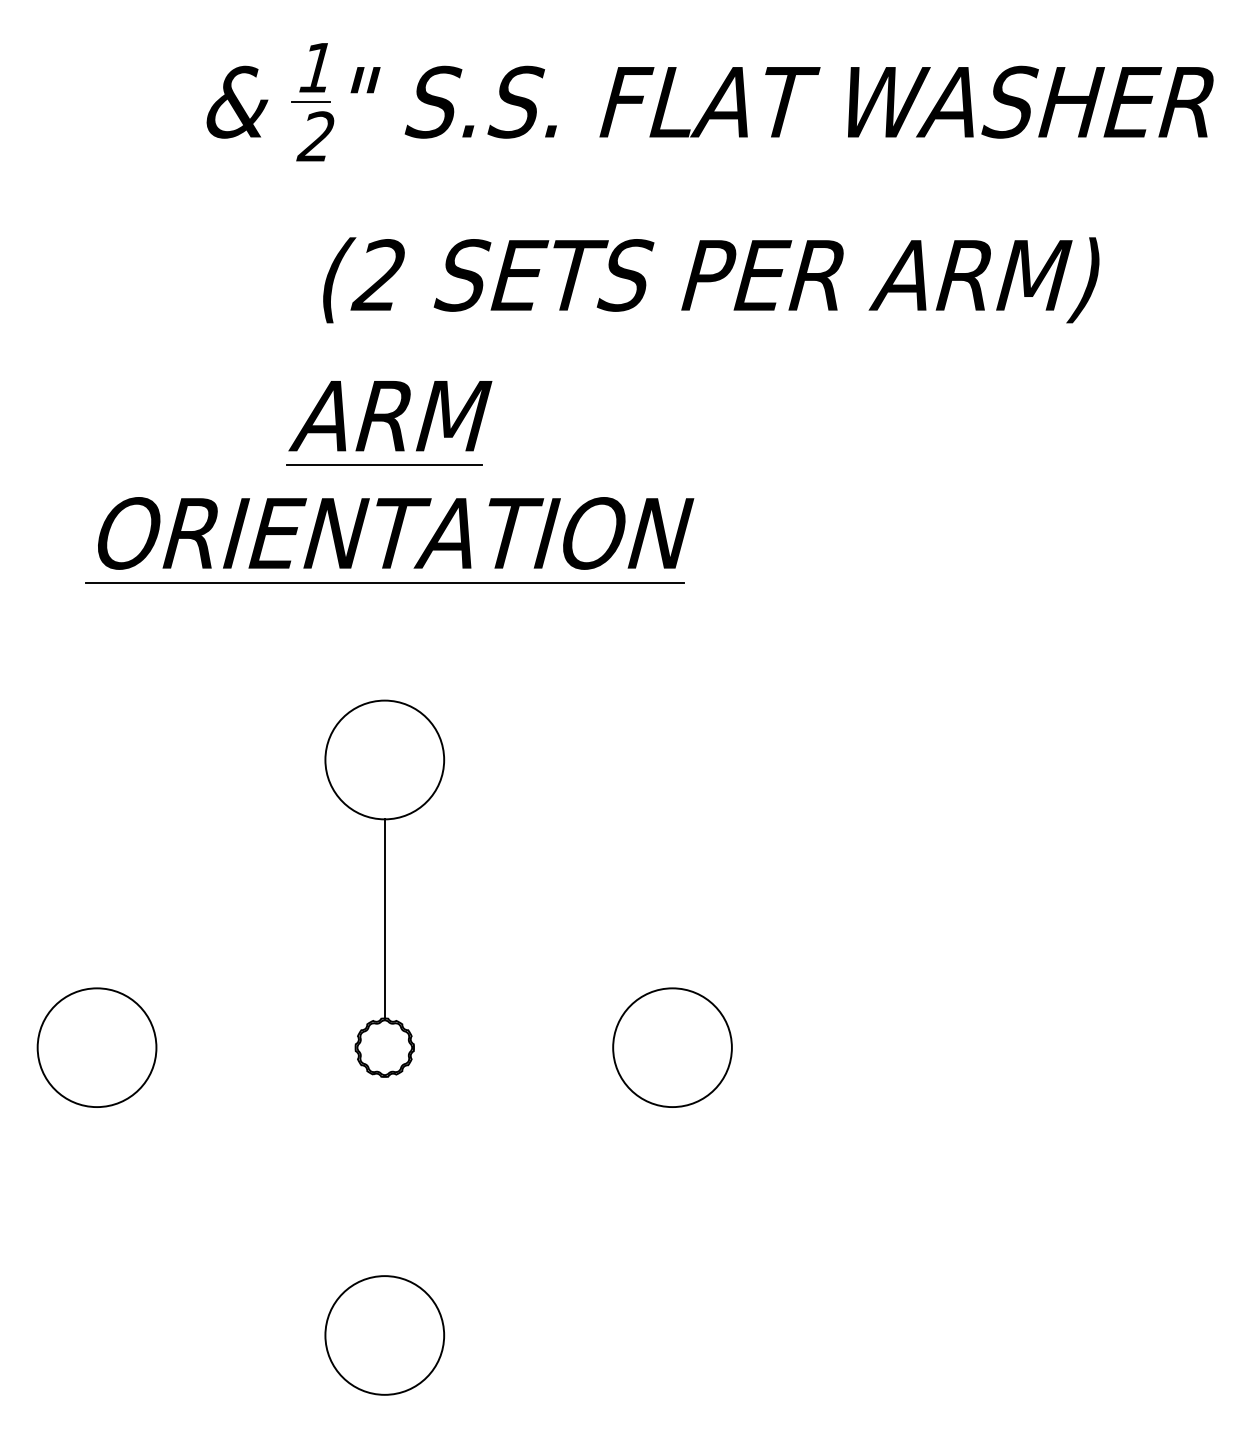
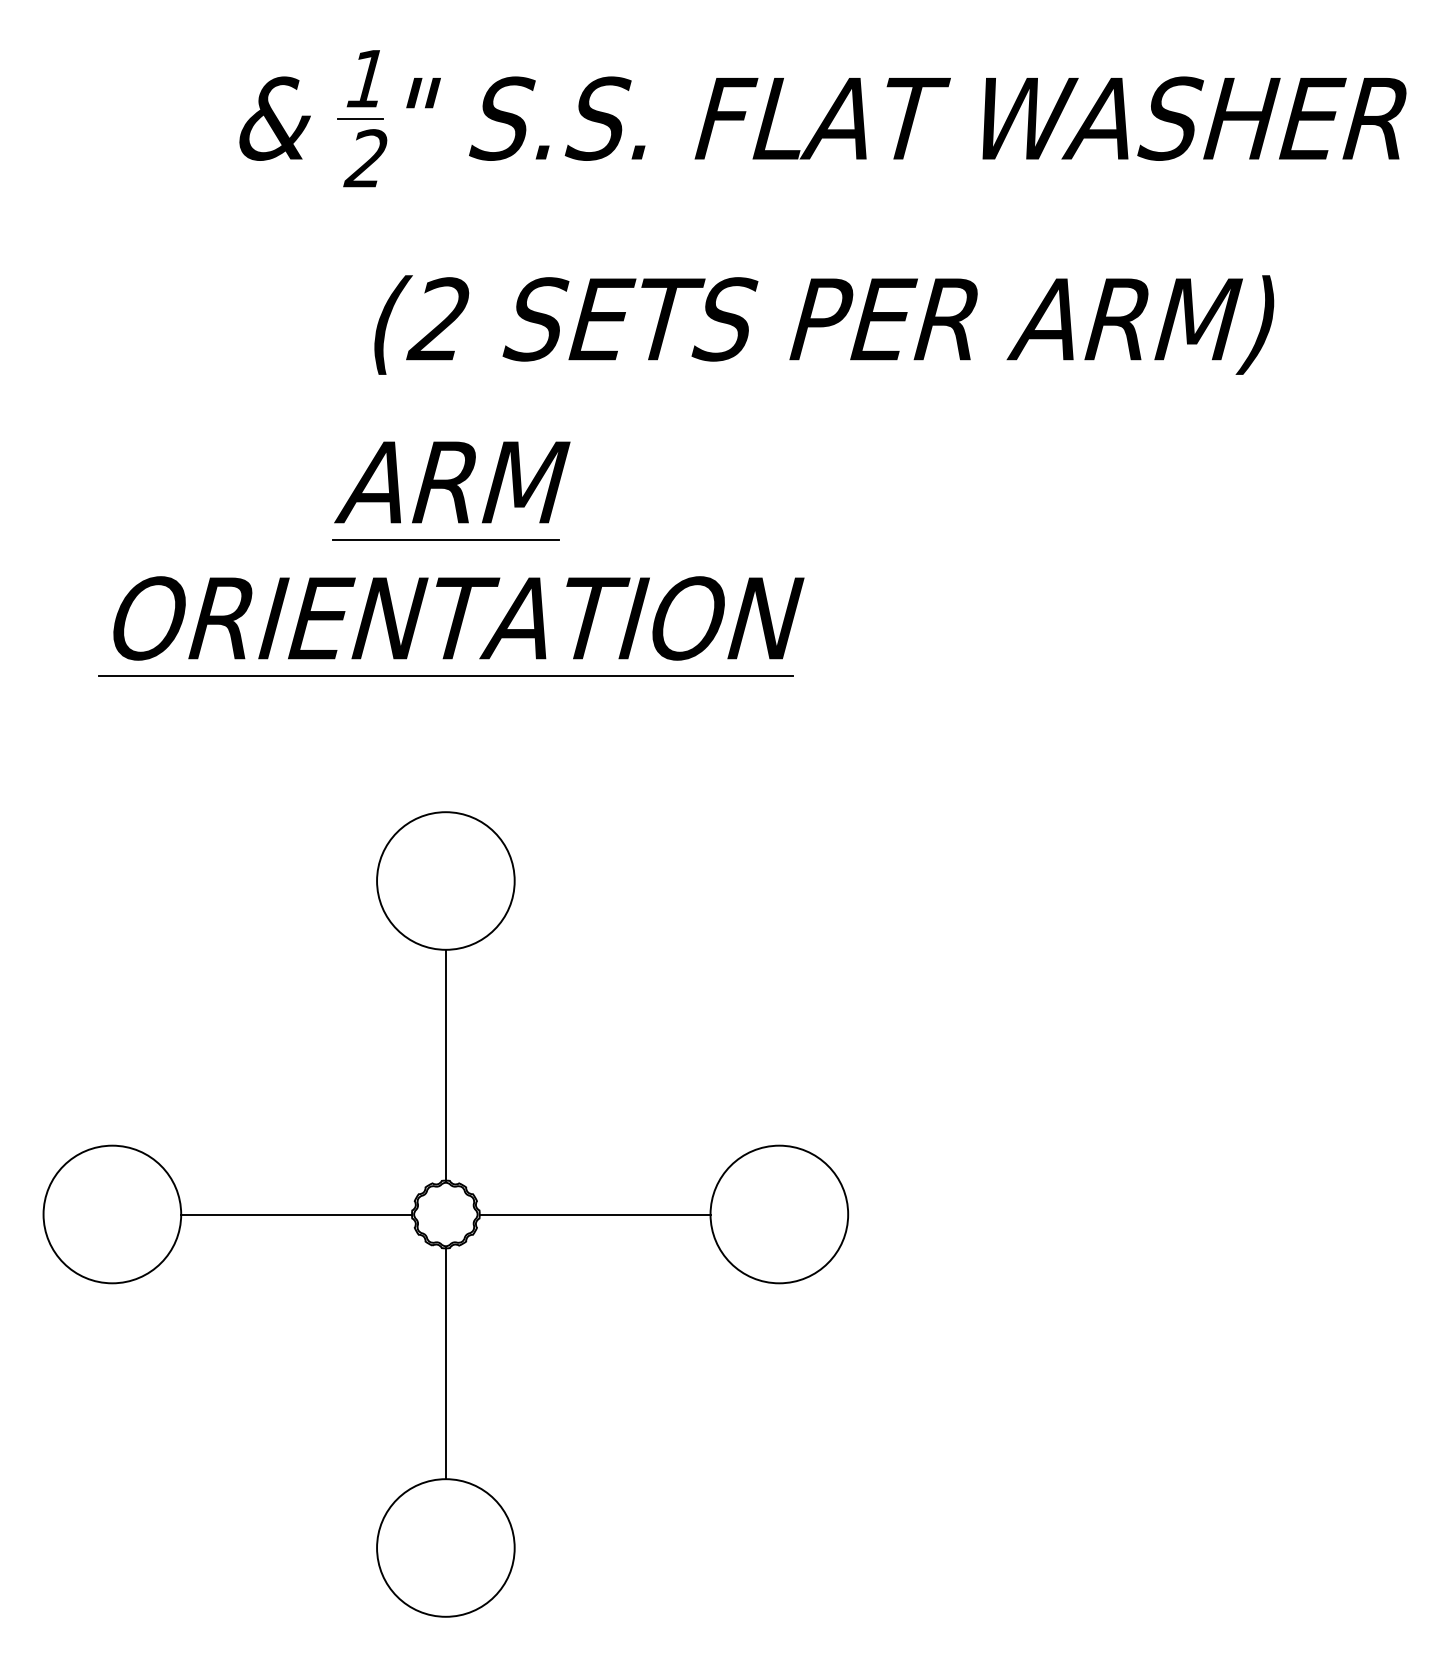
line: (255, 1047) -> (296, 1214), added
line: (513, 1047) -> (595, 1214), added
line: (384, 1176) -> (445, 1363), added

